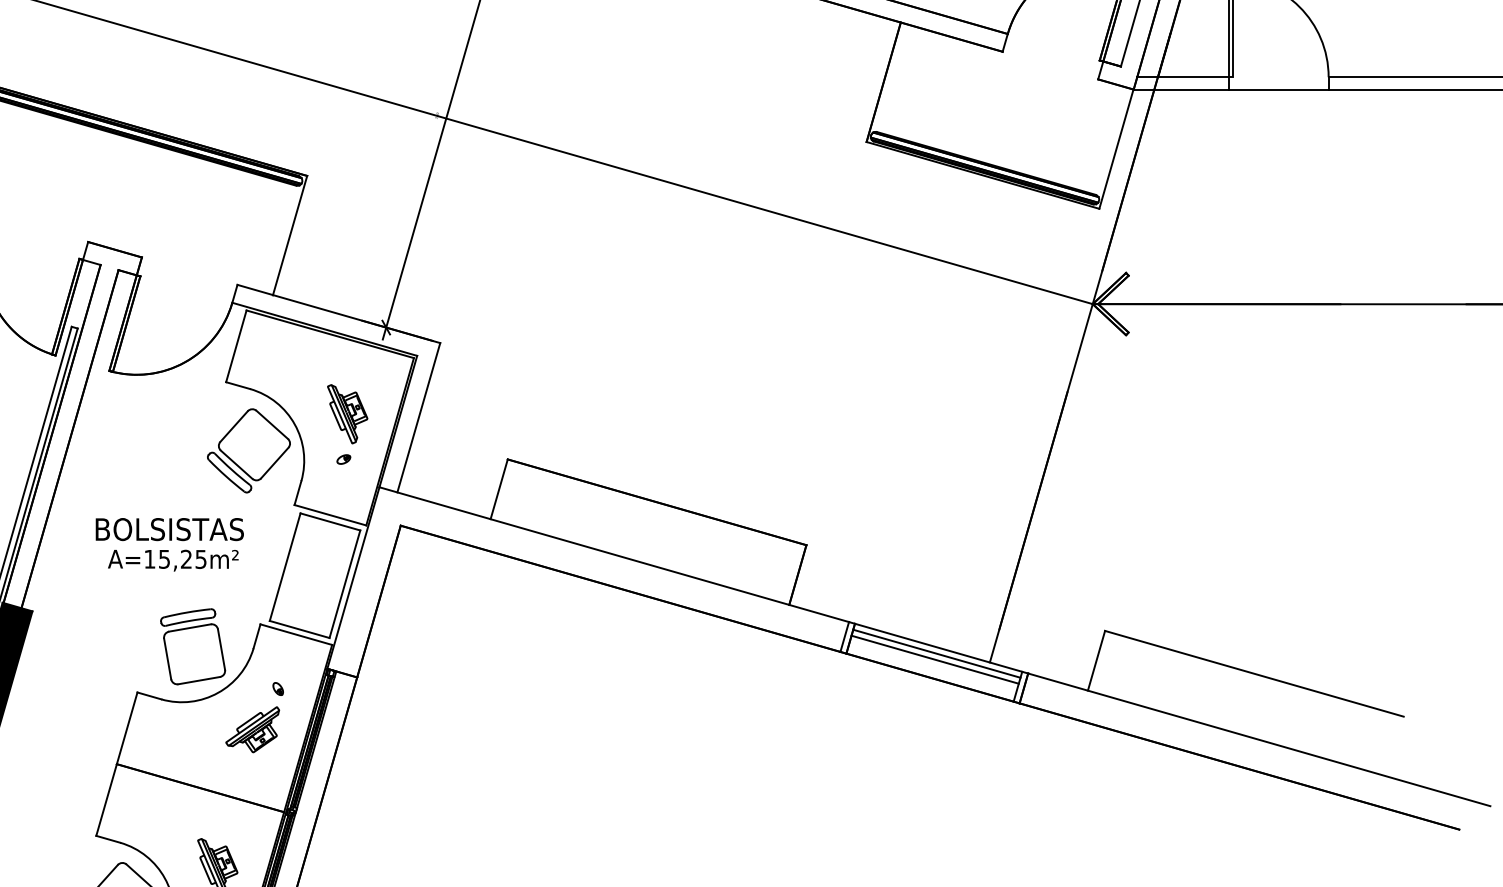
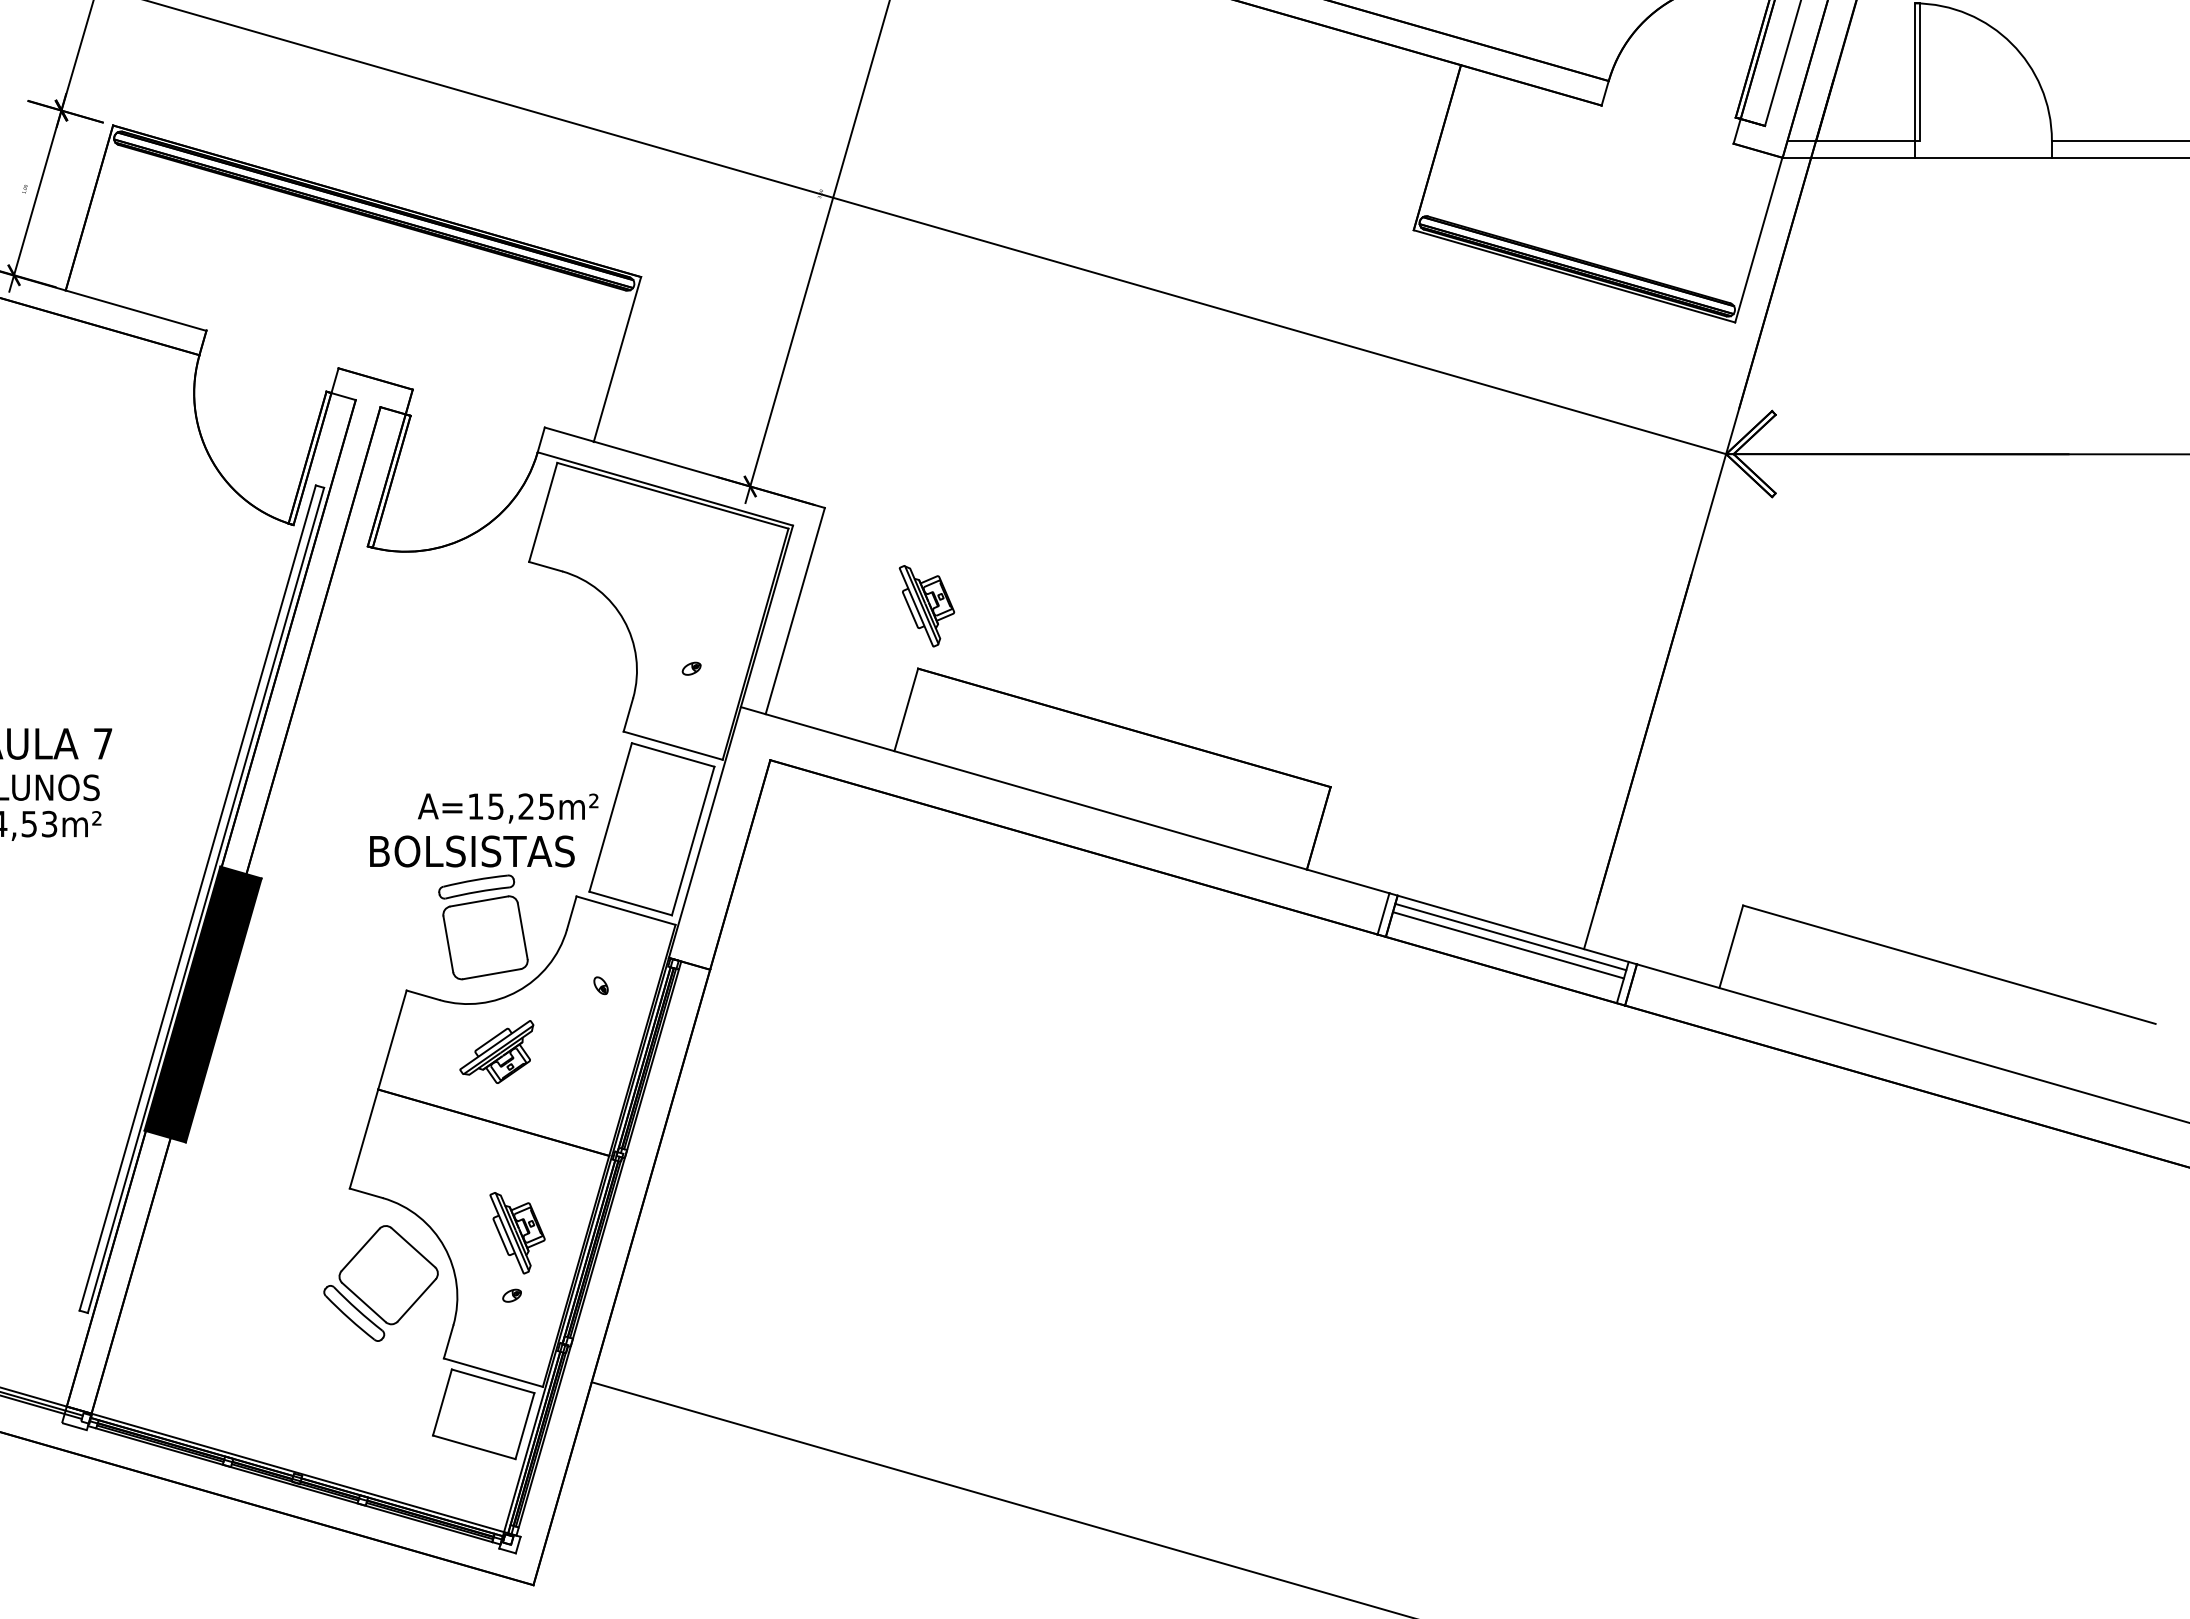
part: (347, 414) -> (926, 606), moved
part: (248, 450) -> (560, 656), removed
text: (169, 529) -> (472, 851), moved
text: (173, 560) -> (508, 808), moved
part: (252, 729) -> (496, 1051), moved

